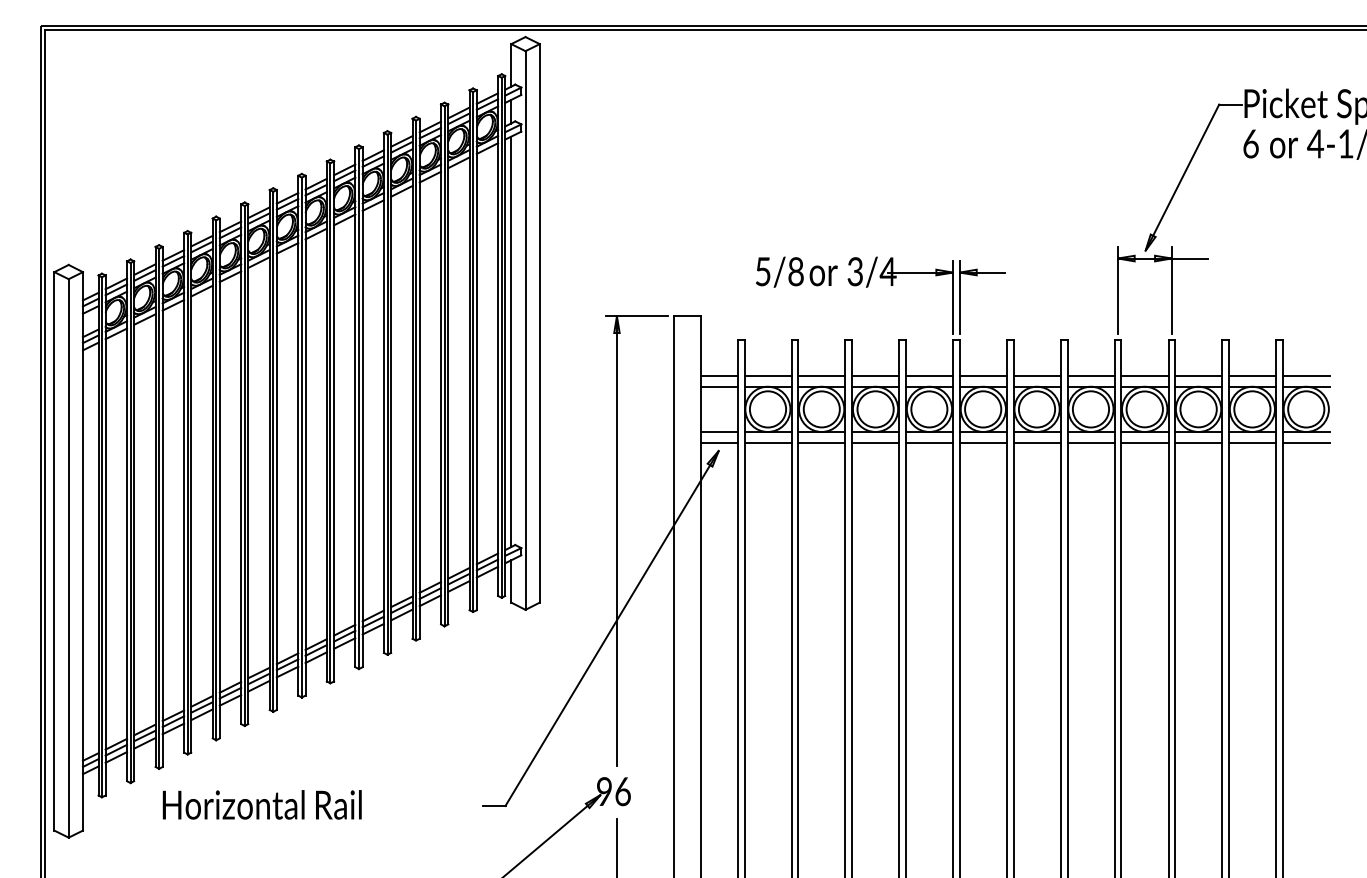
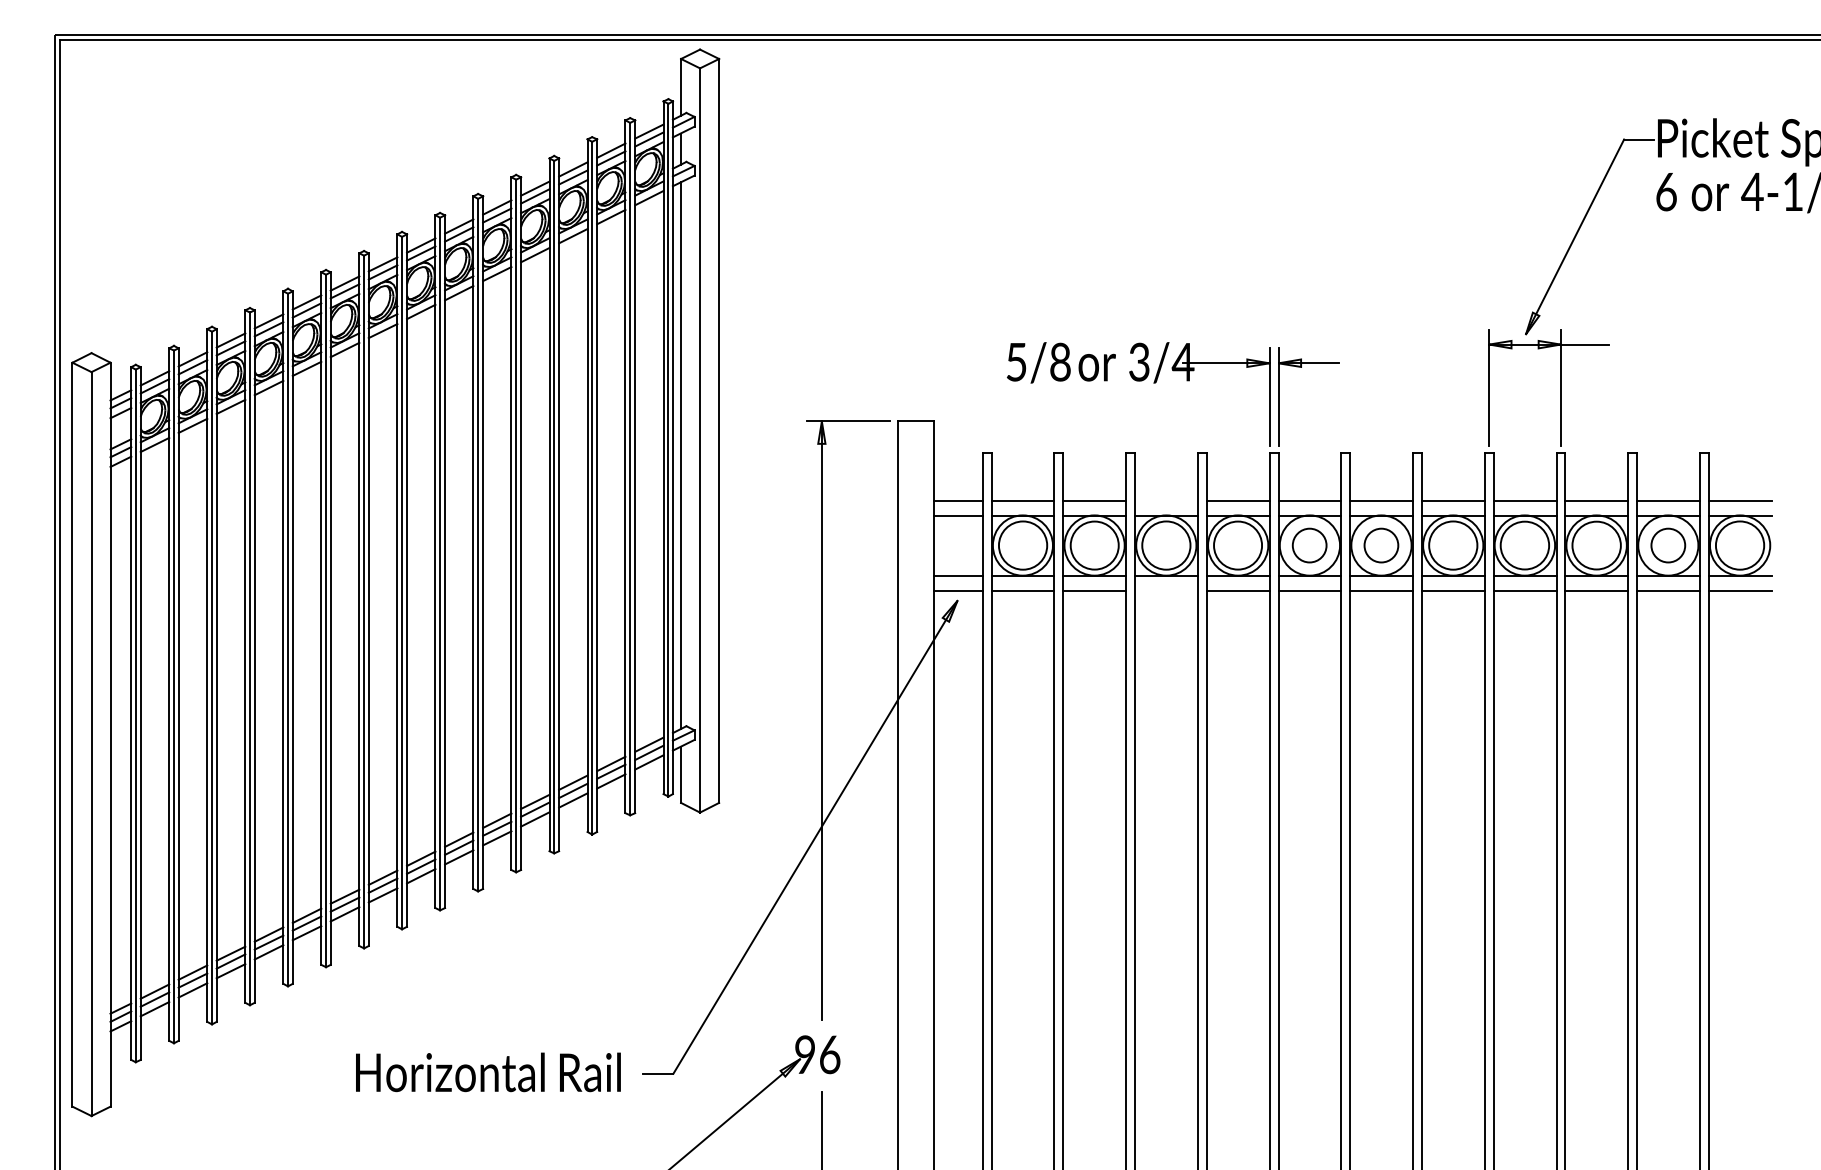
line: (875, 375) -> (1166, 500), removed
circle: (983, 409) -> (1309, 545), size x0.7
circle: (1037, 409) -> (1381, 545), size x0.7
circle: (1252, 409) -> (1668, 545), size x0.7
line: (875, 443) -> (1166, 590), removed
text: (262, 804) -> (488, 1072), moved

